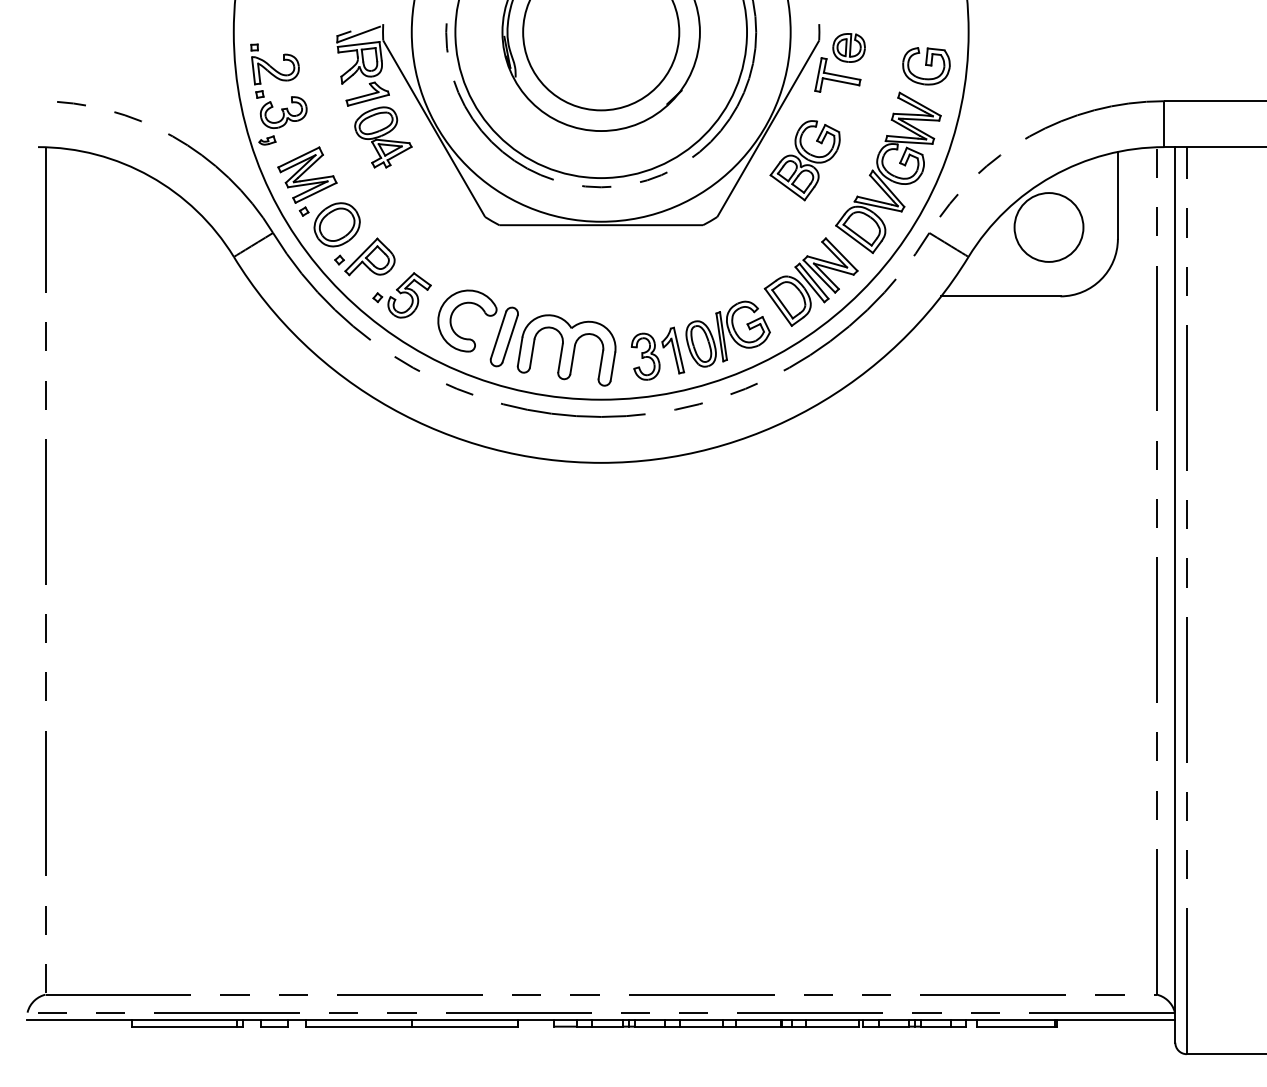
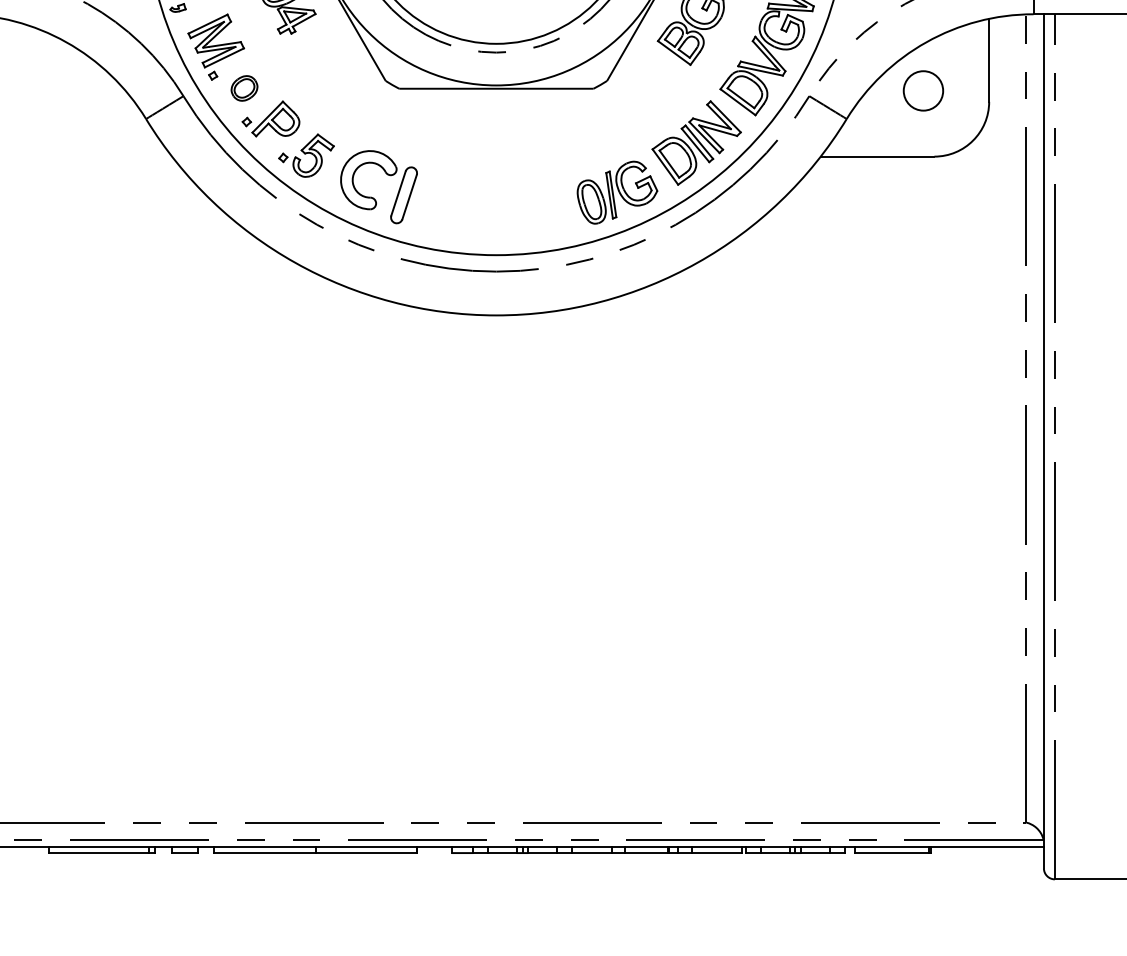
part: (336, 224) -> (243, 88), size x0.6
circle: (1048, 227) -> (922, 90), size x0.6
part: (566, 350) -> (463, 208), removed
part: (658, 353) -> (551, 211), removed

